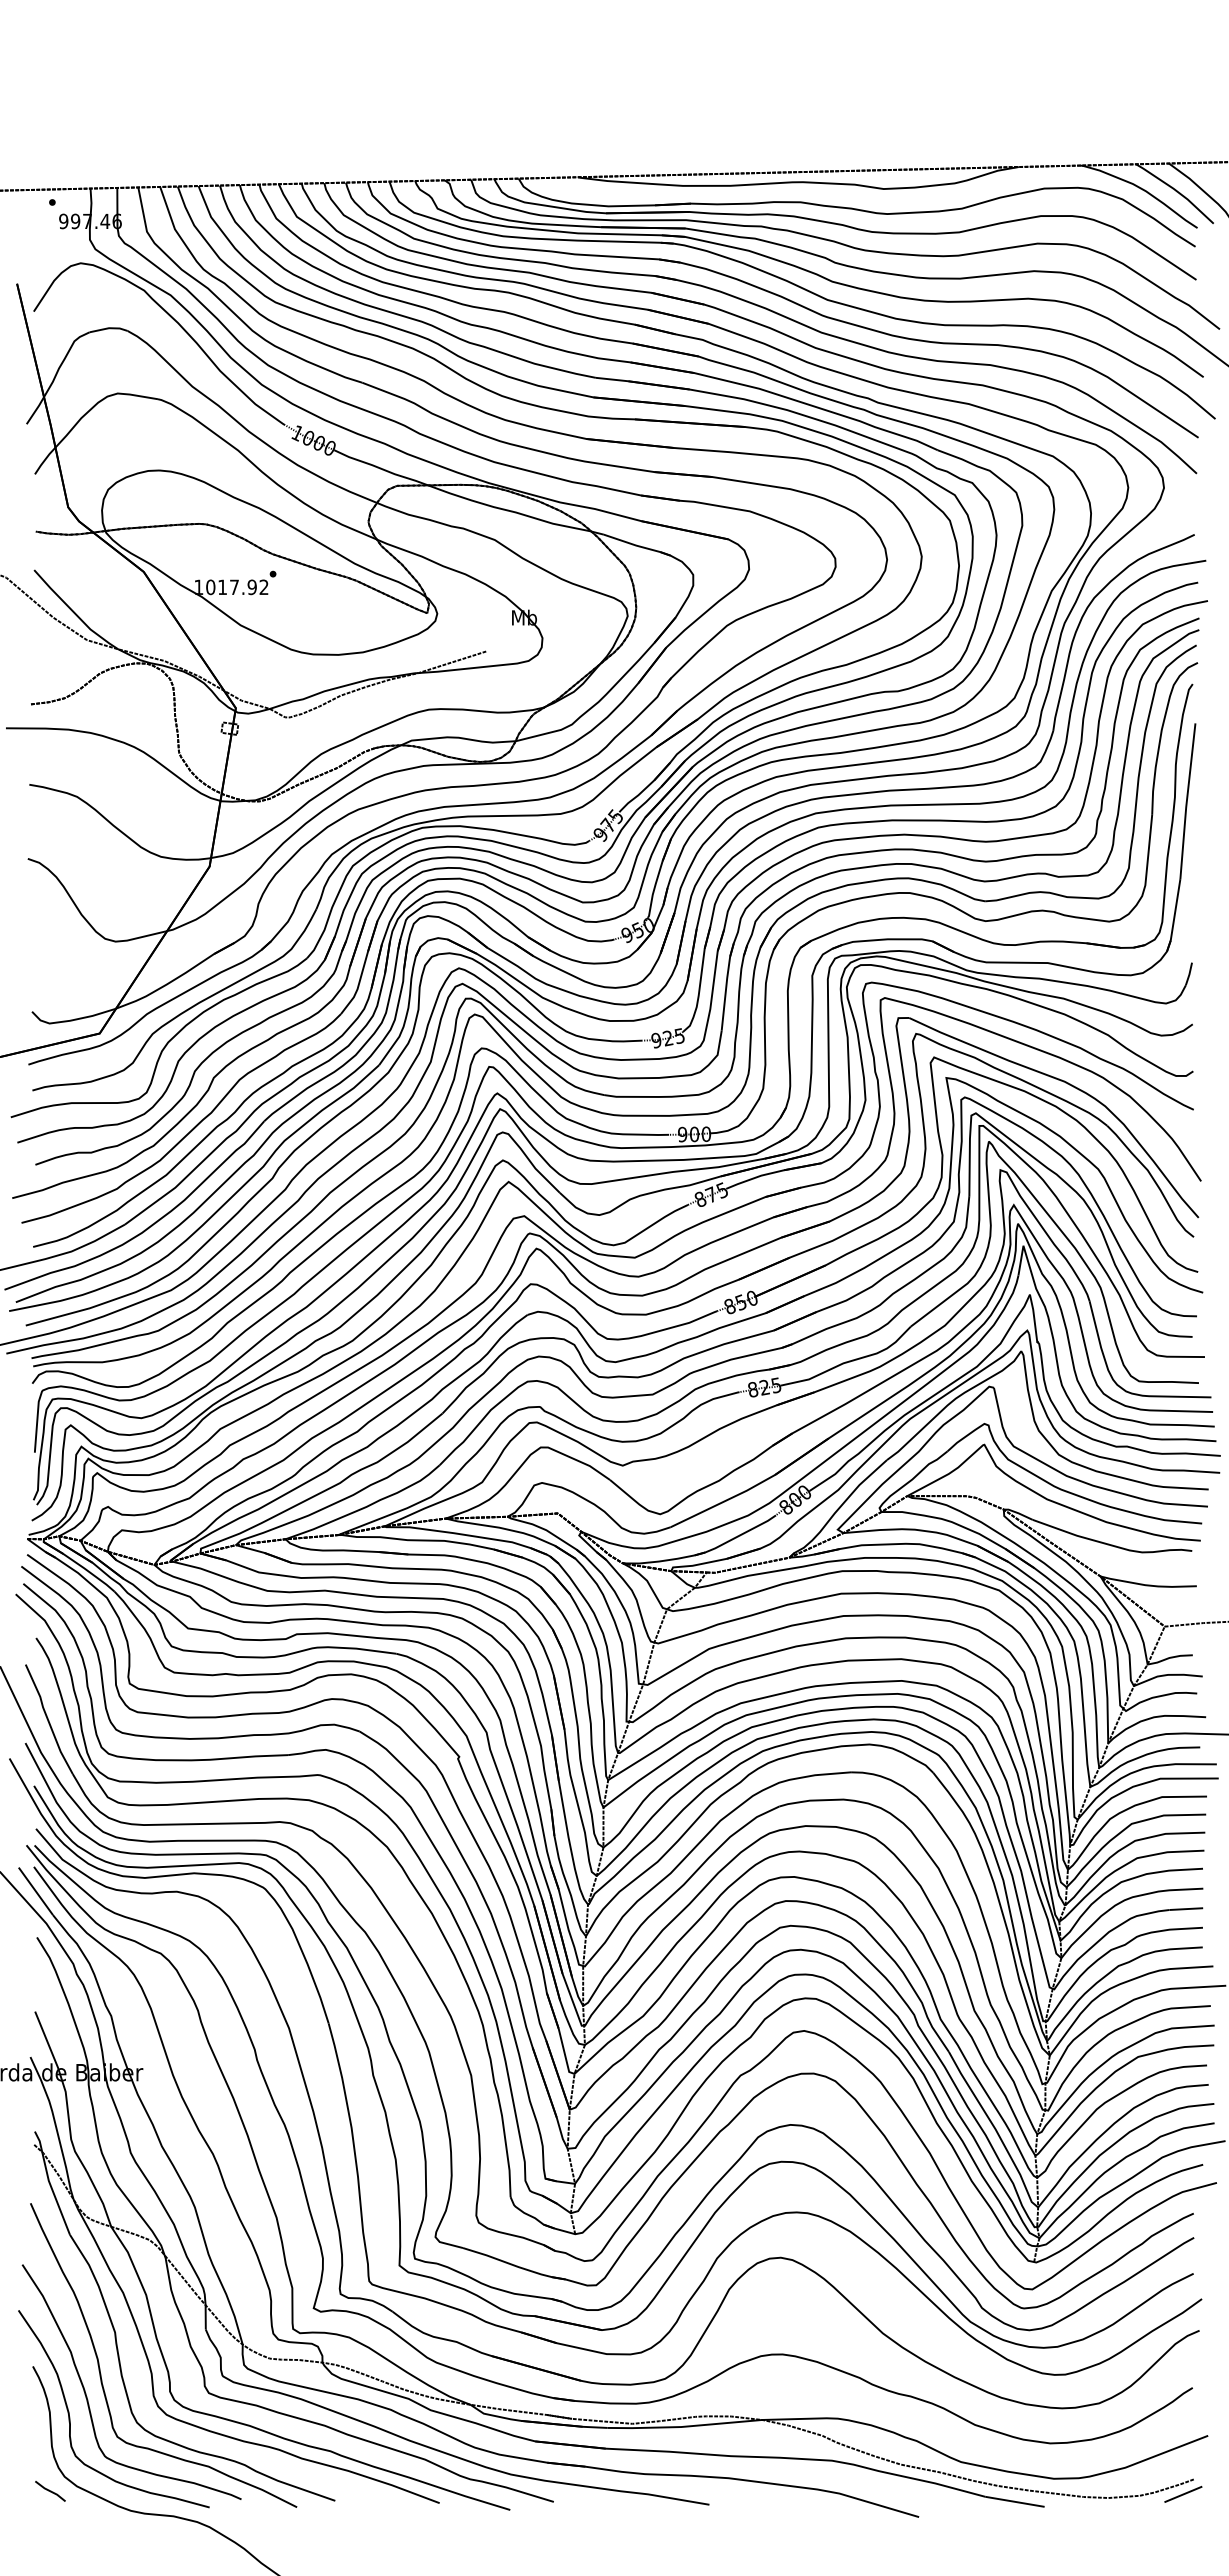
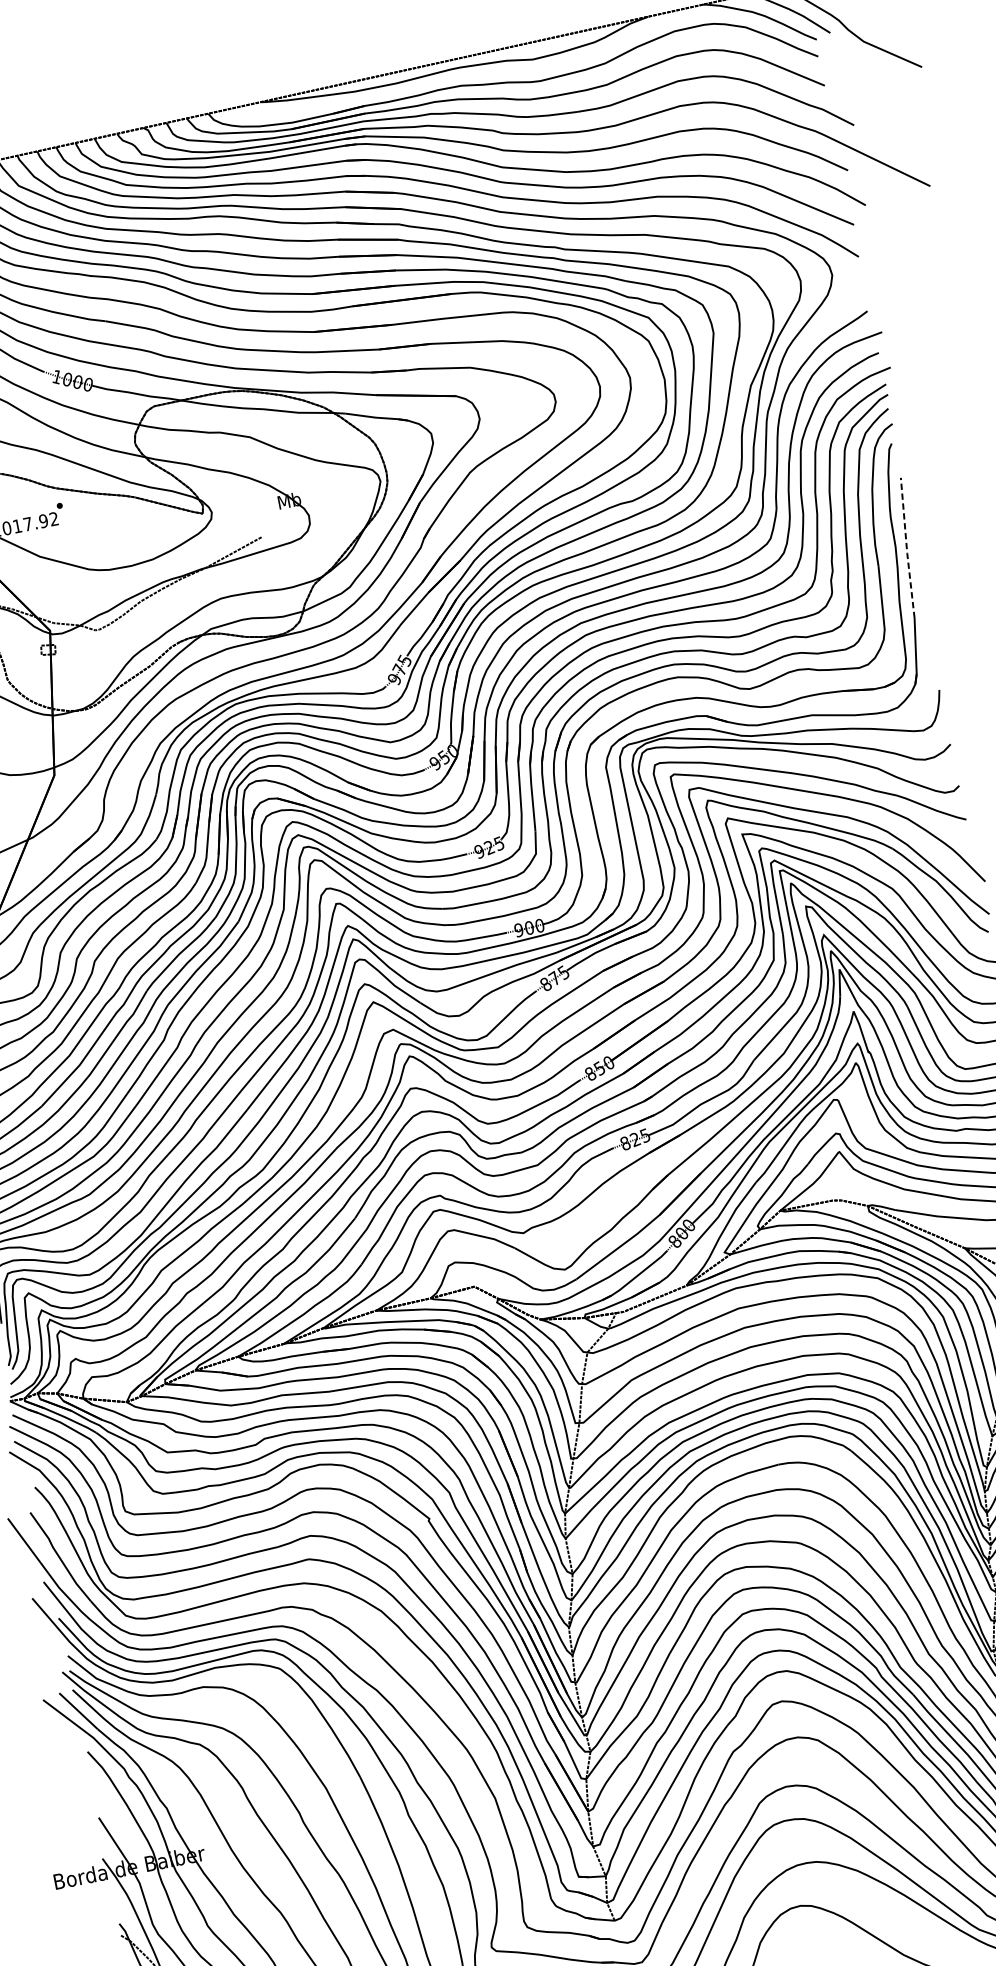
line: (1186, 801) -> (906, 548), solid -> dashed

